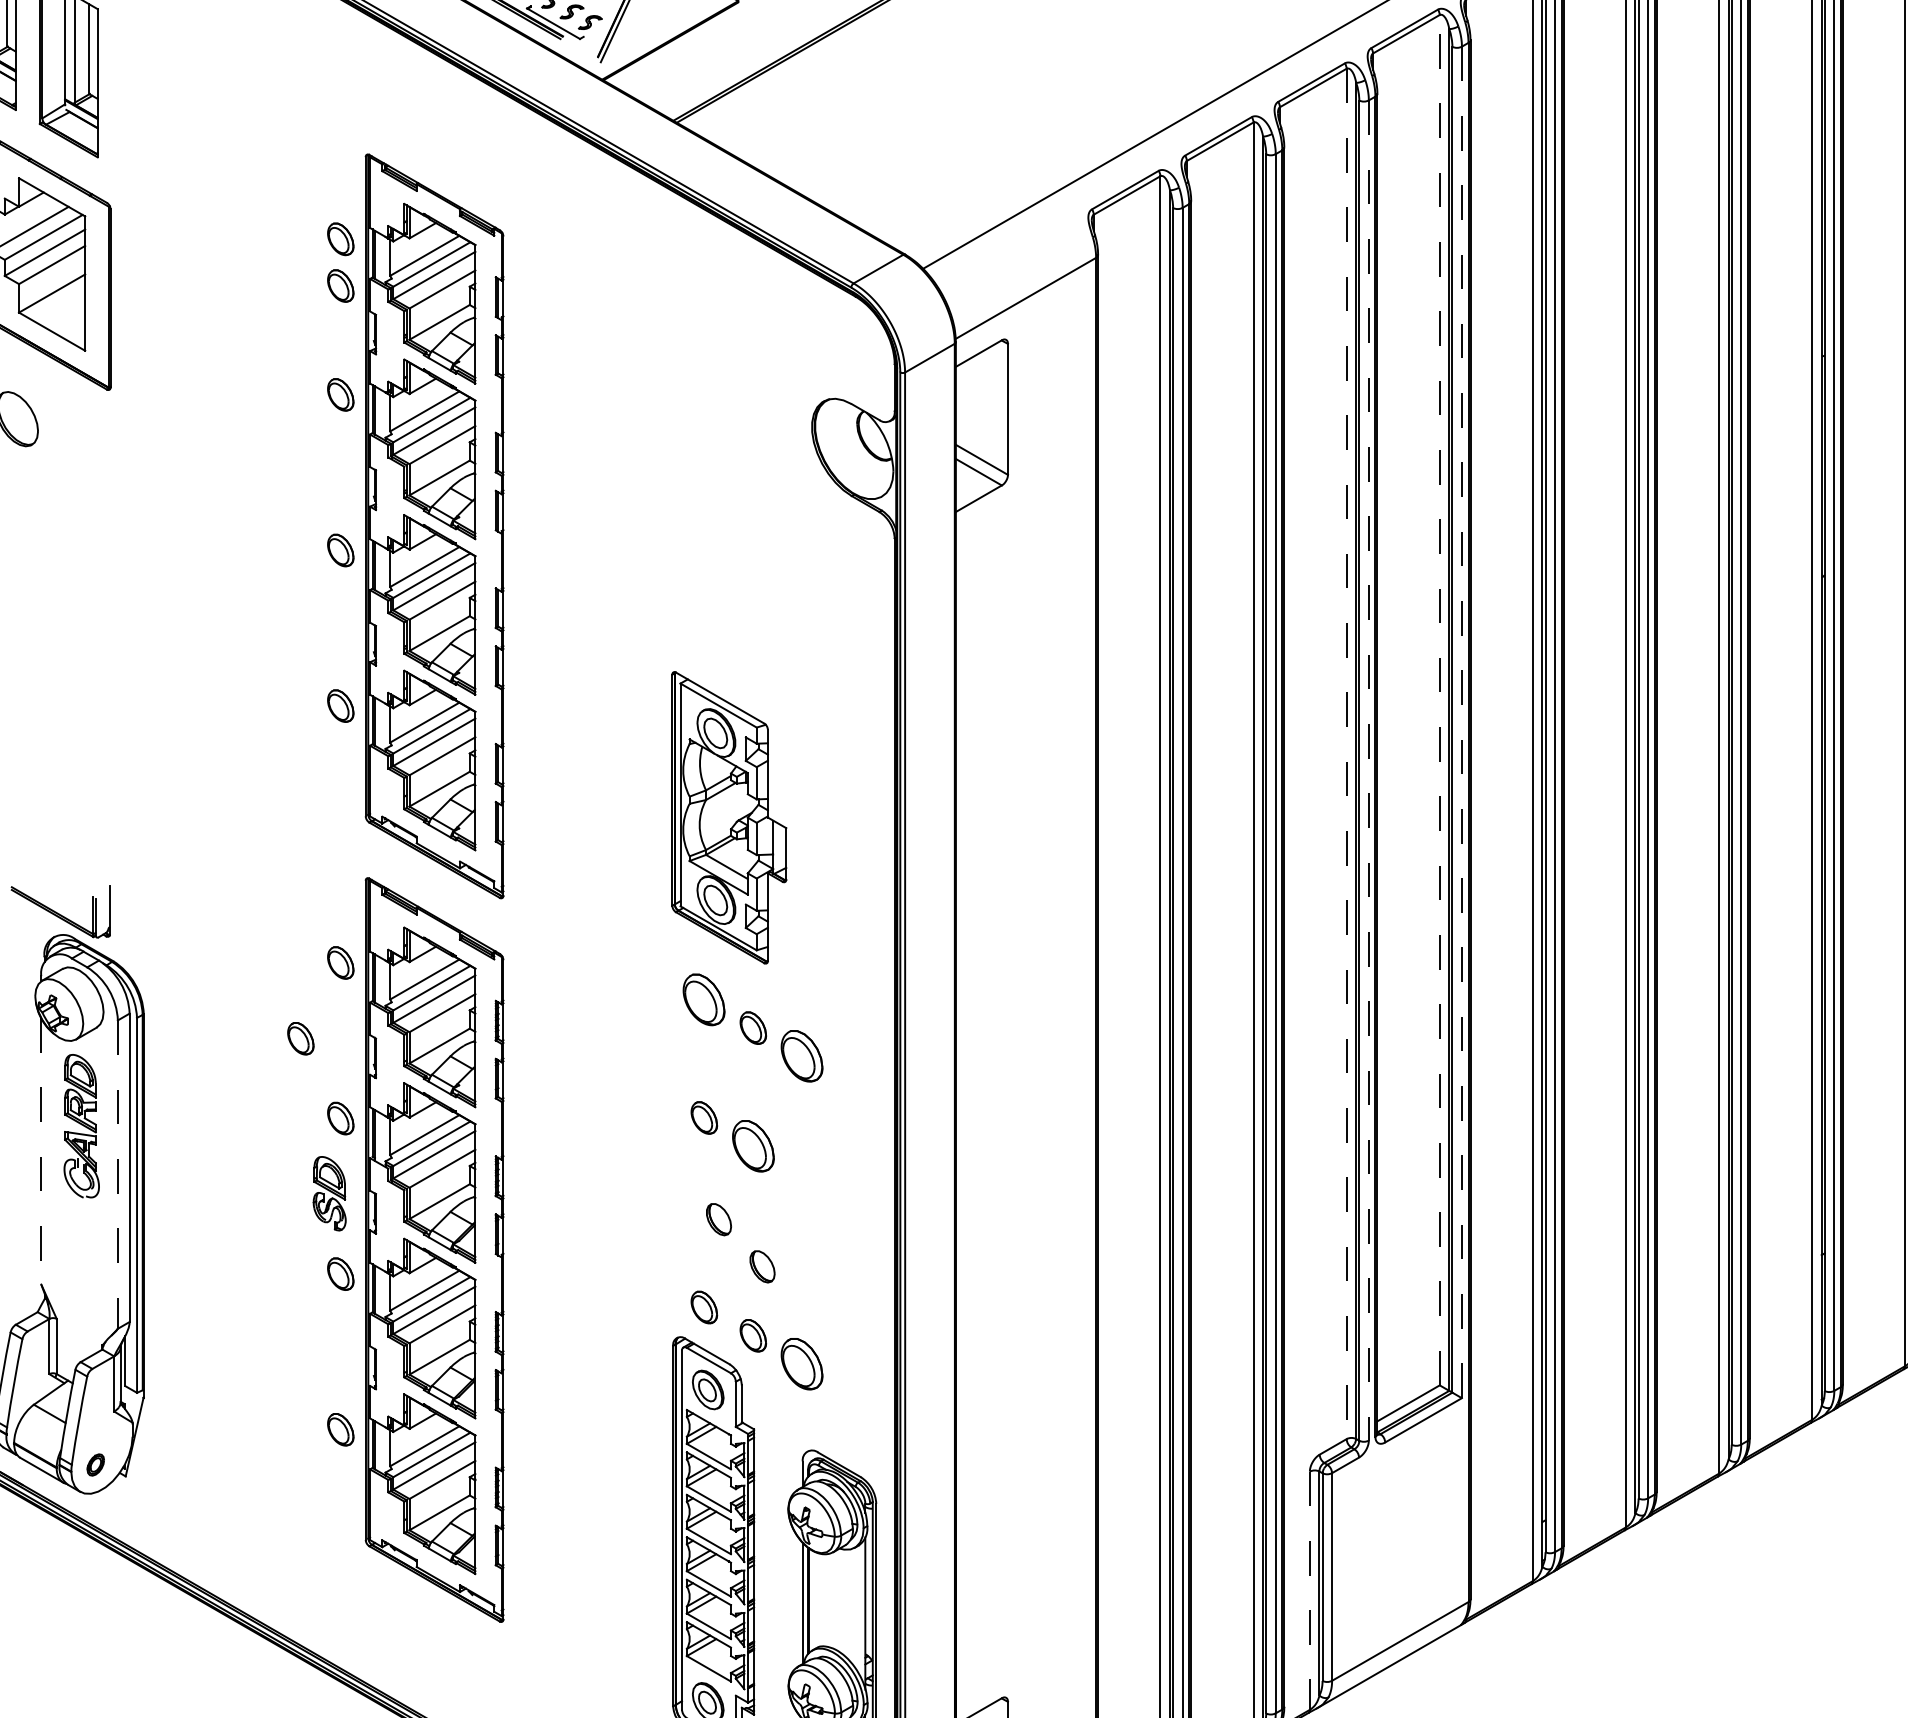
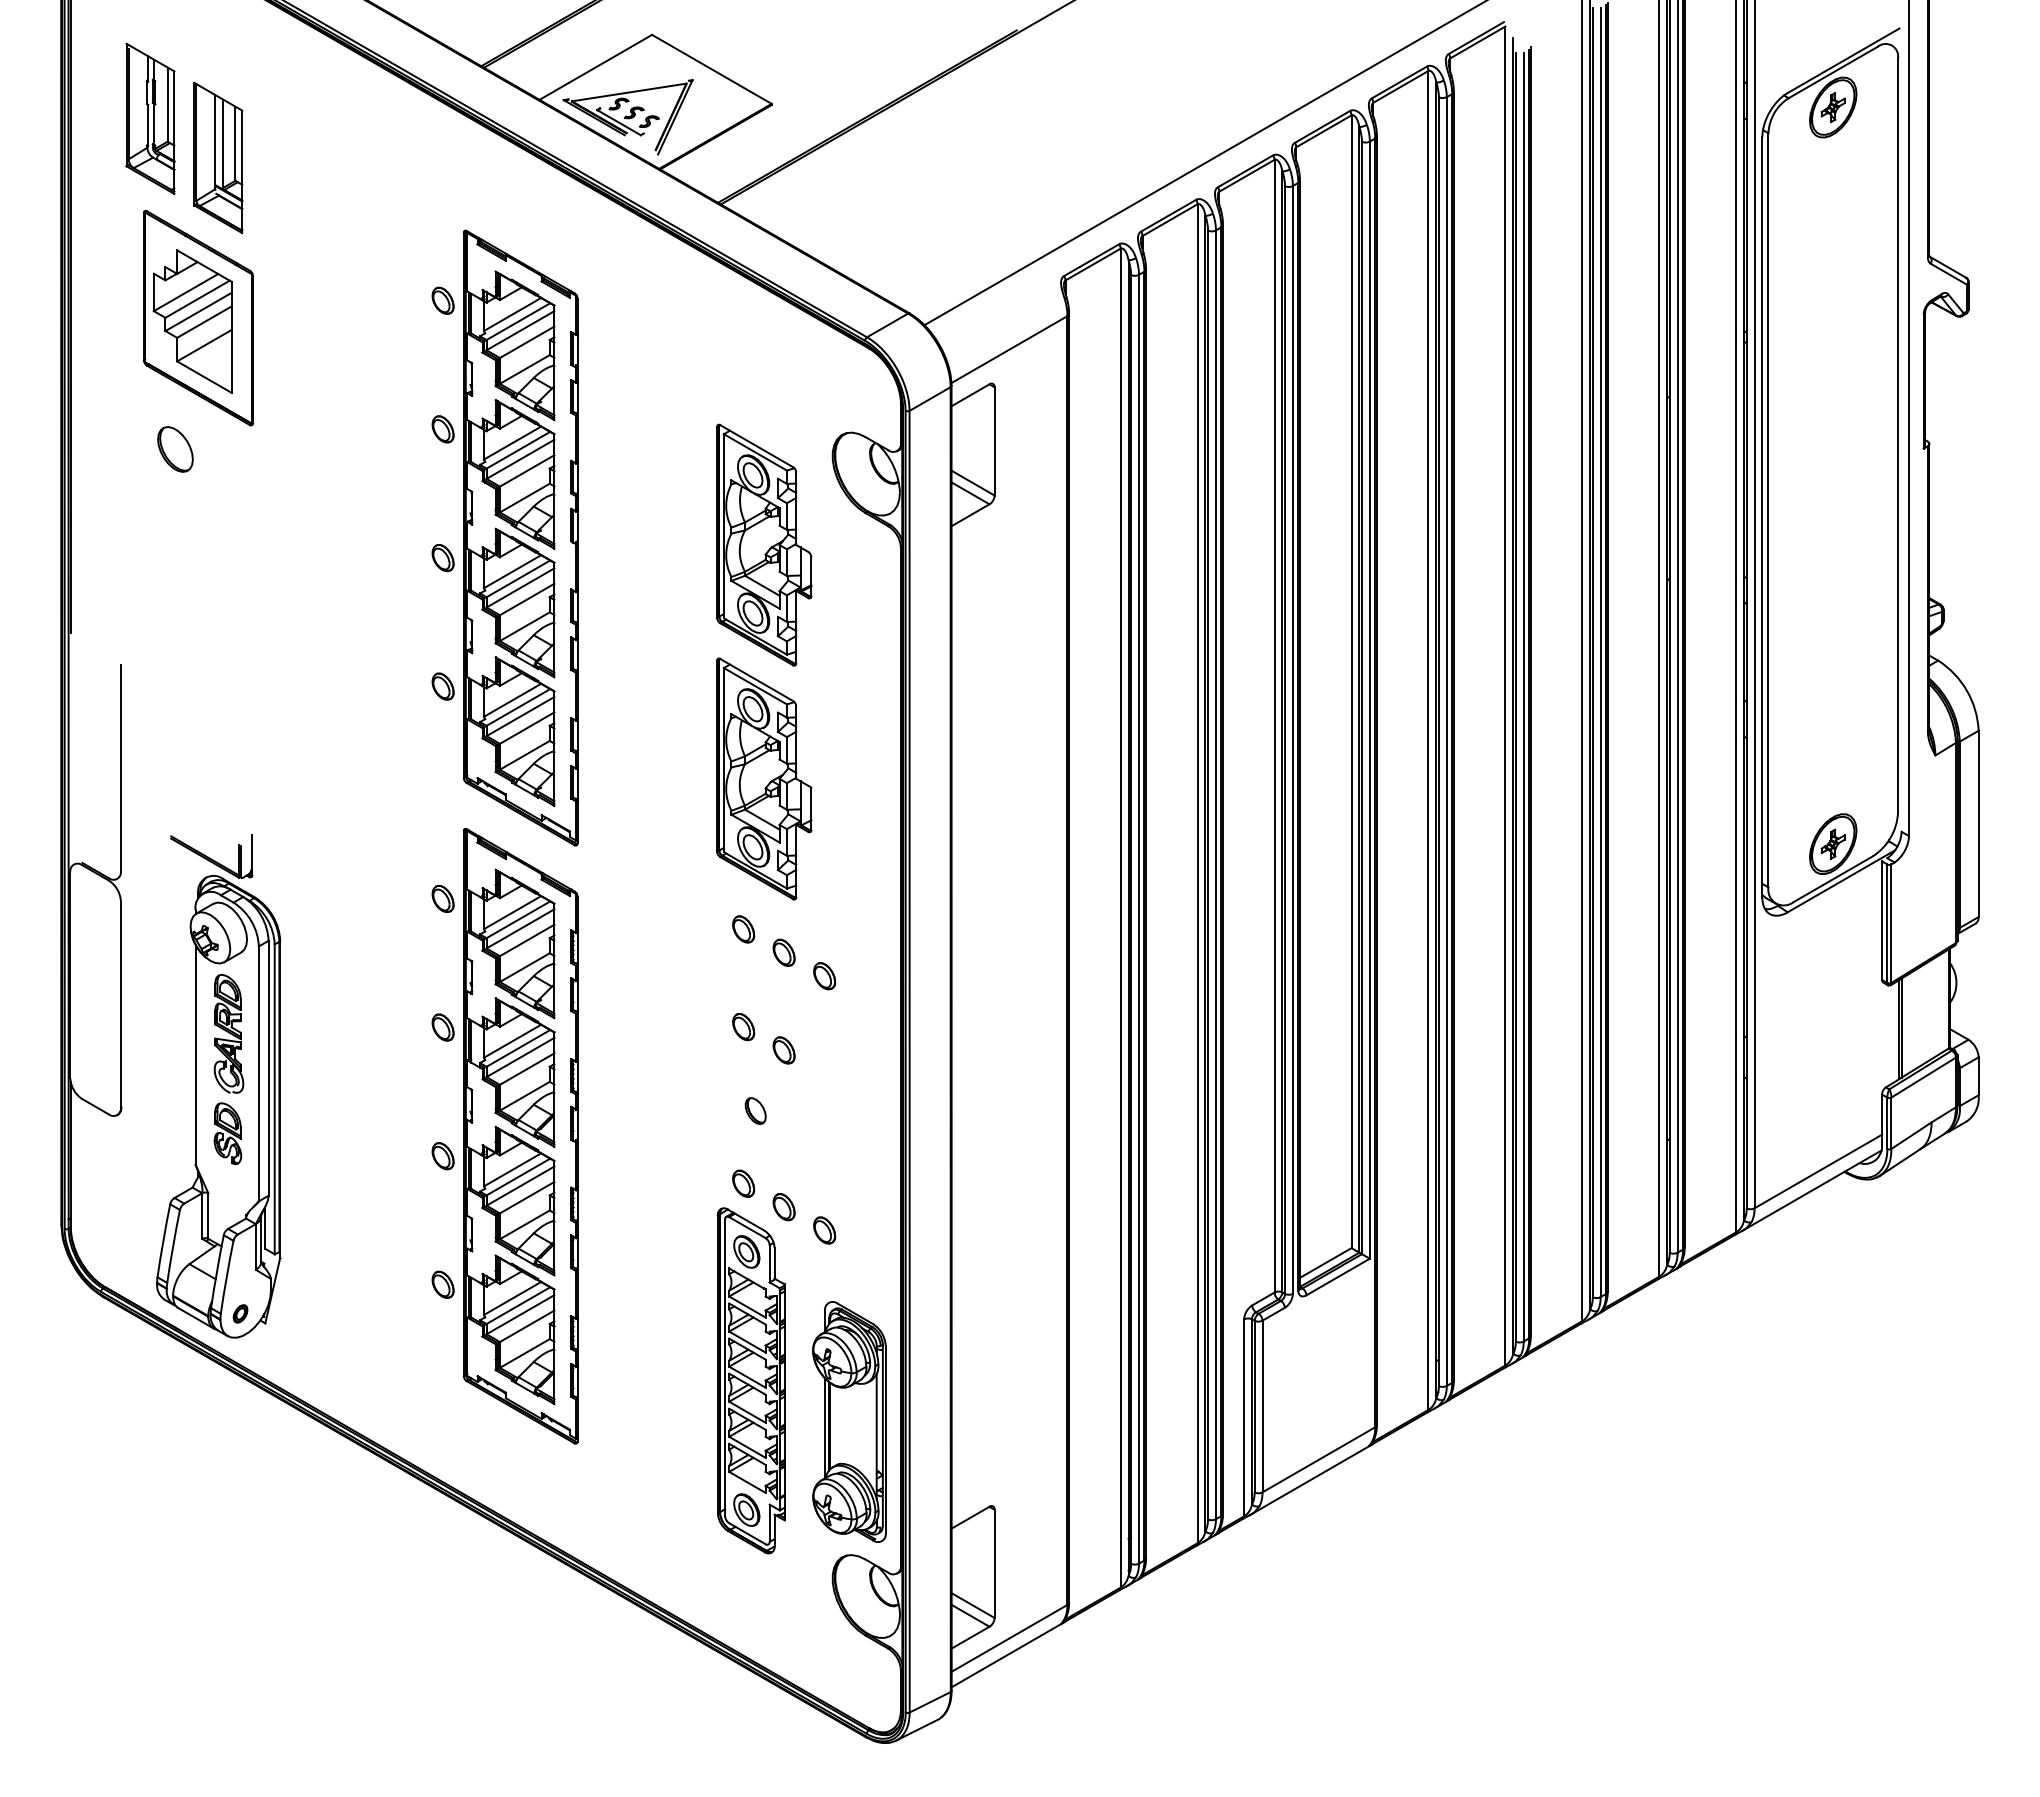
part: (340, 286) -> (442, 339), removed
part: (729, 534) -> (764, 544), added
line: (1439, 699) -> (1351, 681), dashed -> solid
line: (1461, 722) -> (1369, 700), dashed -> solid
line: (1346, 754) -> (1274, 726), dashed -> solid
line: (1368, 770) -> (1292, 739), dashed -> solid
part: (704, 999) -> (743, 929), size x0.62
part: (300, 1038) -> (409, 961), removed
part: (802, 1056) -> (824, 976), size x0.62
part: (752, 1146) -> (783, 1050), size x0.62
line: (41, 1152) -> (195, 1055), dashed -> solid
line: (117, 1175) -> (258, 1074), dashed -> solid
part: (329, 1193) -> (227, 1133), moved
part: (762, 1266) -> (791, 1149), removed
part: (802, 1364) -> (824, 1230), size x0.62
line: (1310, 1591) -> (1244, 1418), dashed -> solid

